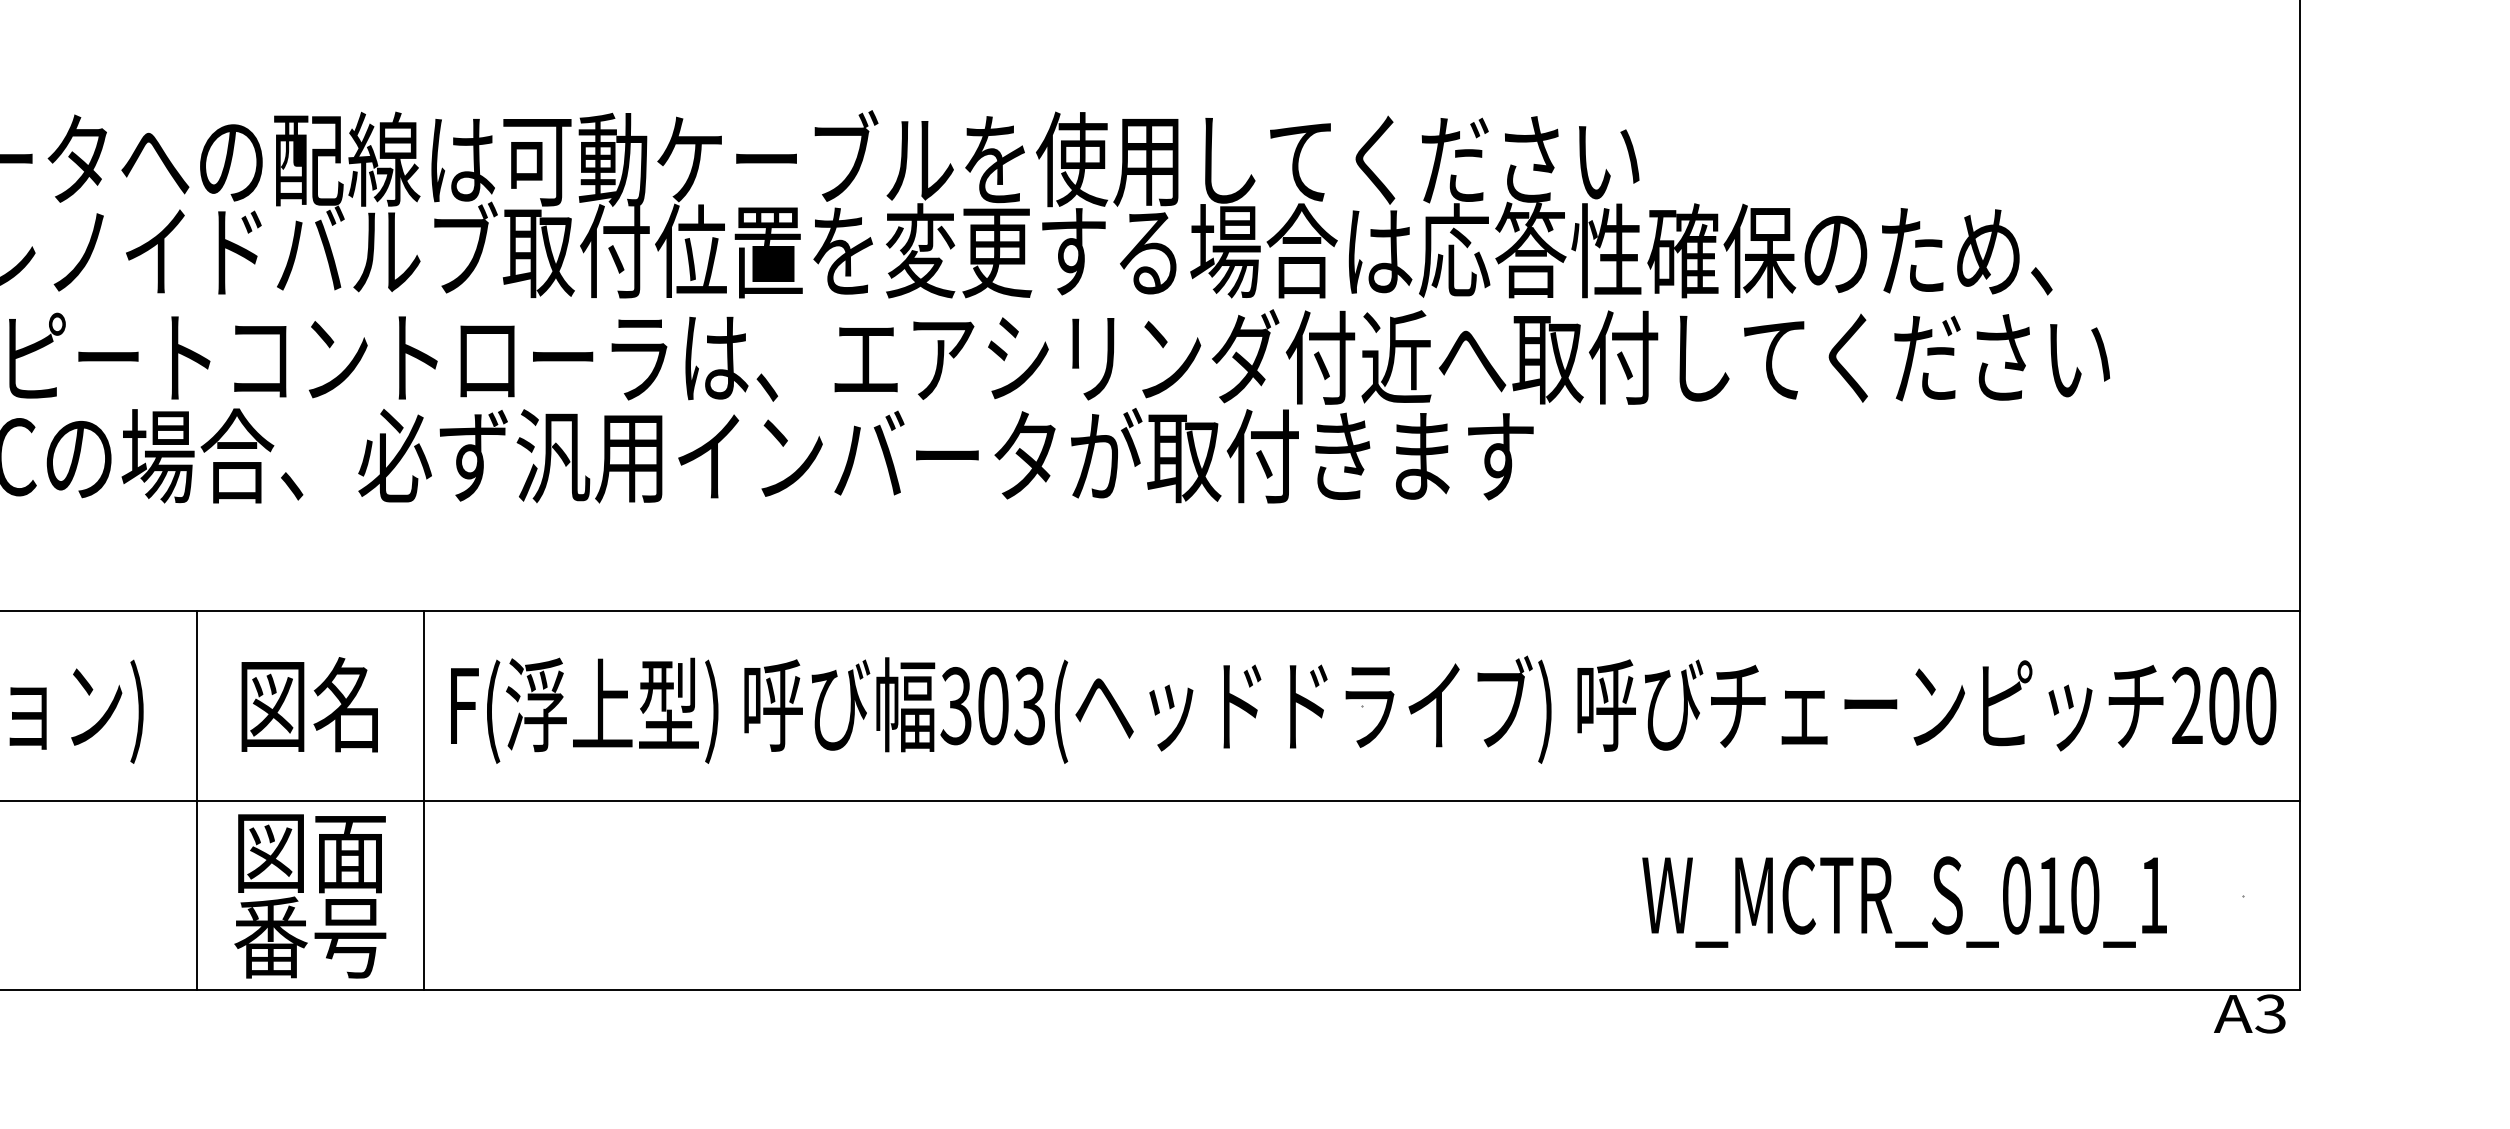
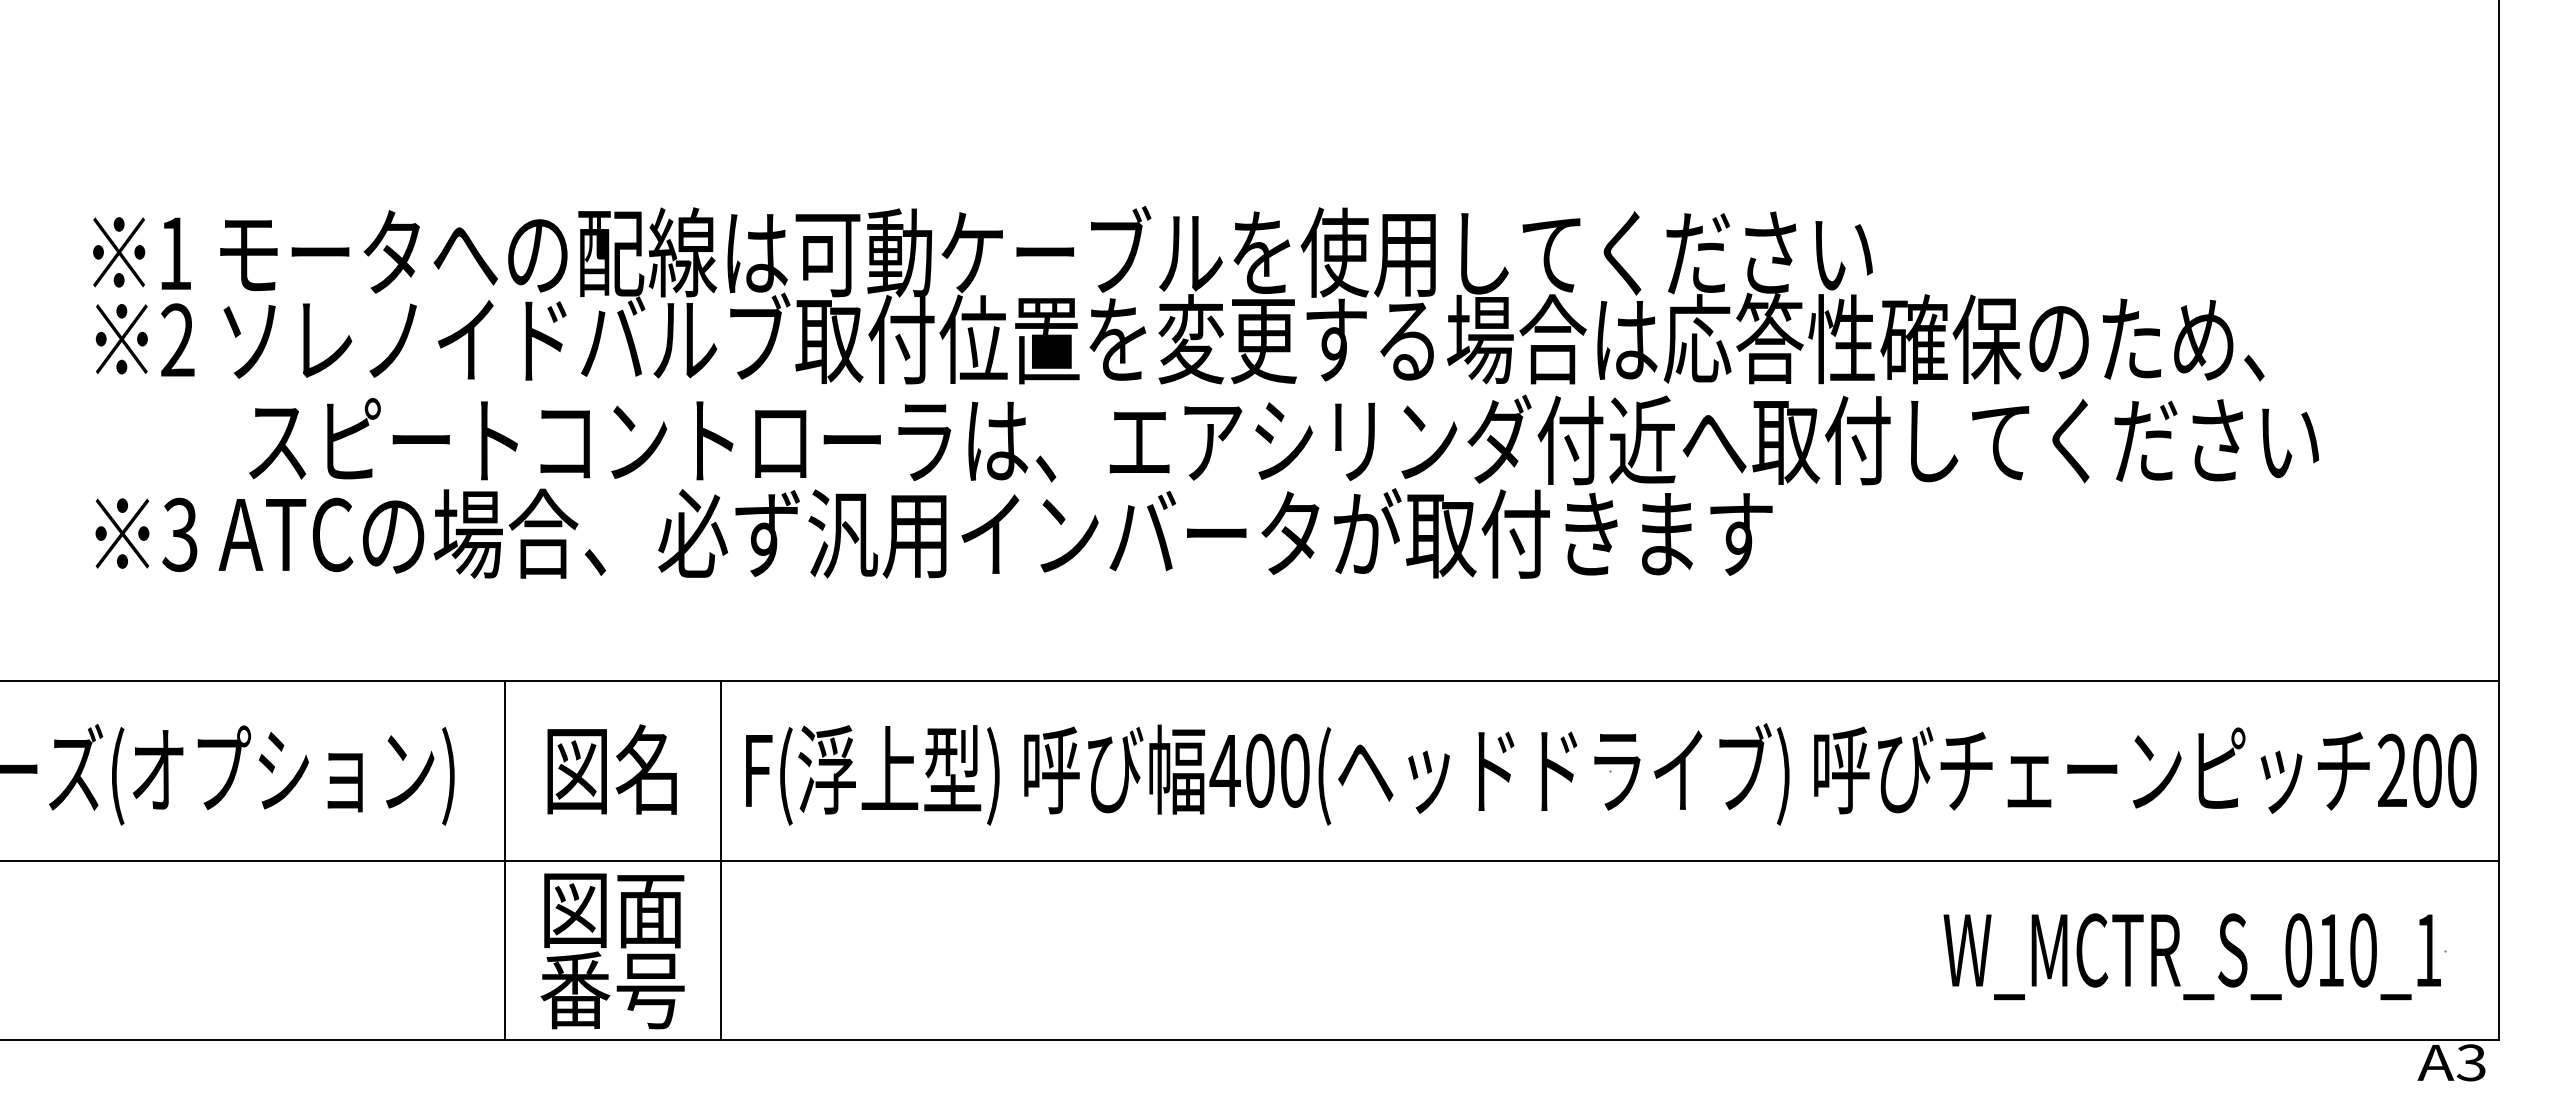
text: (992, 705) -> (1259, 770), 303( -> 400(
text: (1903, 901) -> (2191, 956), moved

